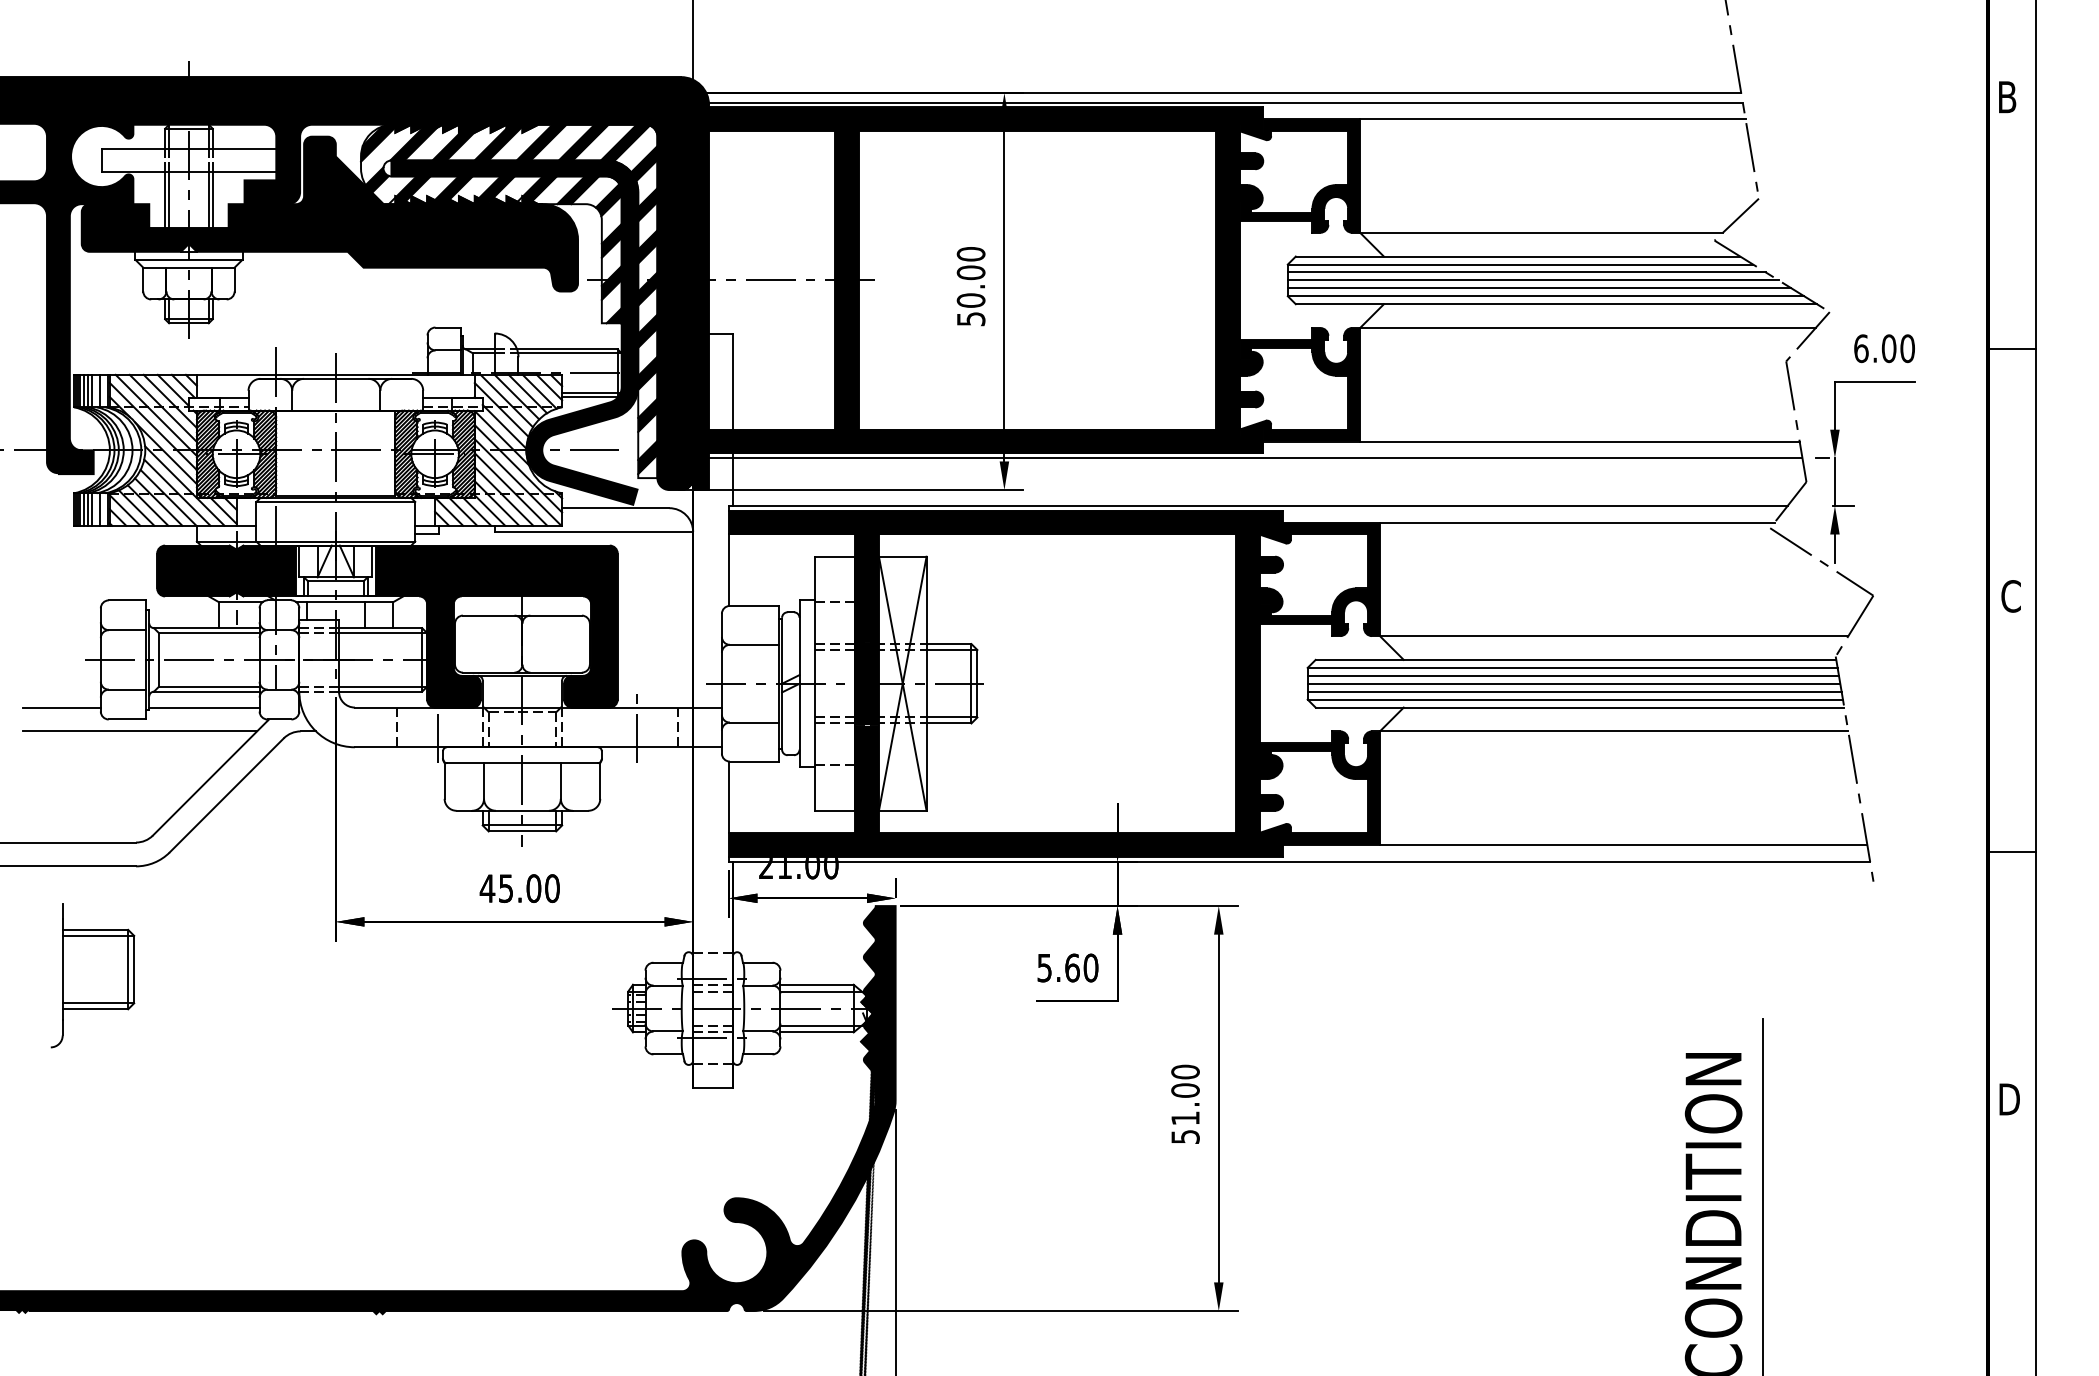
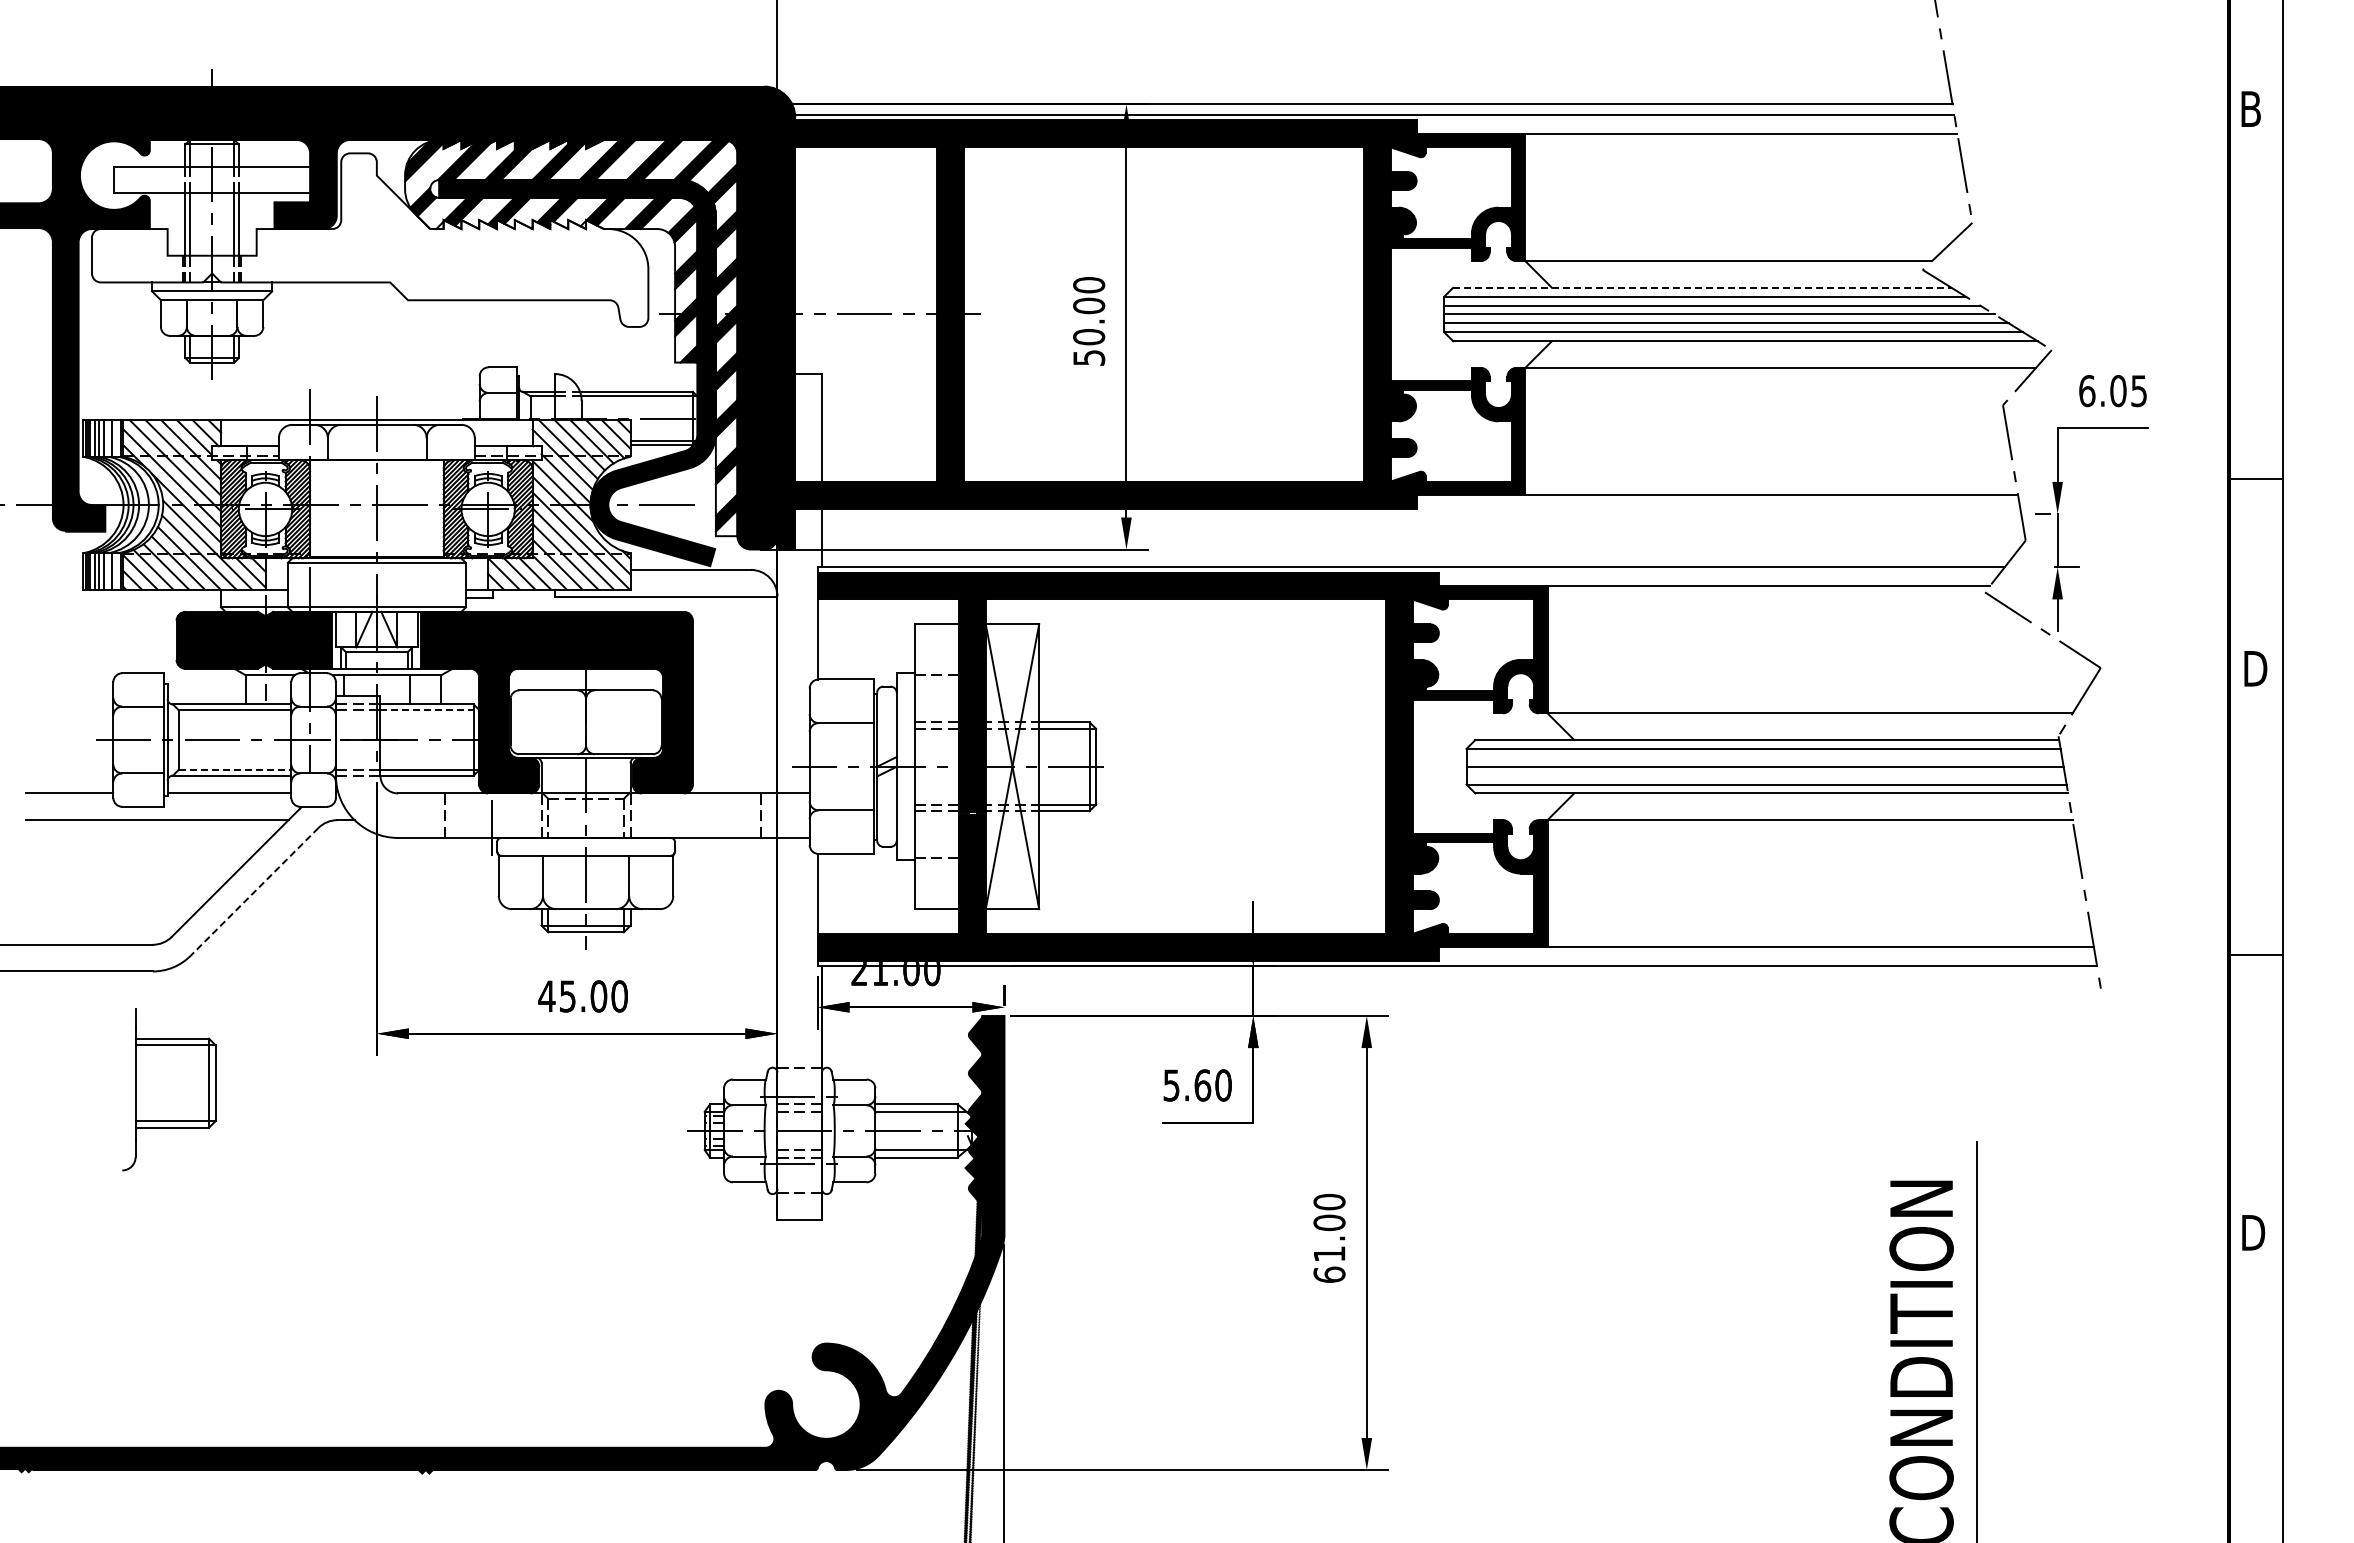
fill: (329, 213) -> (369, 239), removed
line: (1518, 256) -> (1702, 287), solid -> dashed
text: (1907, 349) -> (2139, 391), 6.00 -> 6.05
line: (2011, 349) -> (2255, 479), moved
line: (1255, 457) -> (1408, 513), removed
text: (2011, 596) -> (2255, 668), C -> D
line: (383, 632) -> (430, 709), solid -> dashed
line: (1573, 675) -> (1764, 757), removed
line: (209, 687) -> (235, 770), solid -> dashed
line: (1574, 691) -> (1765, 775), removed
line: (636, 727) -> (714, 815), removed
line: (226, 795) -> (254, 892), solid -> dashed
part: (92, 975) -> (169, 1089), moved
text: (1185, 1136) -> (1329, 1274), 51.00 -> 61.00

